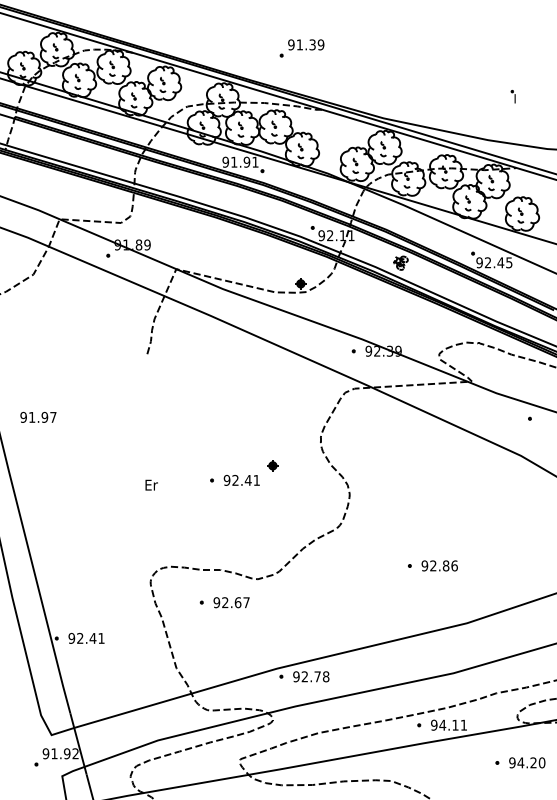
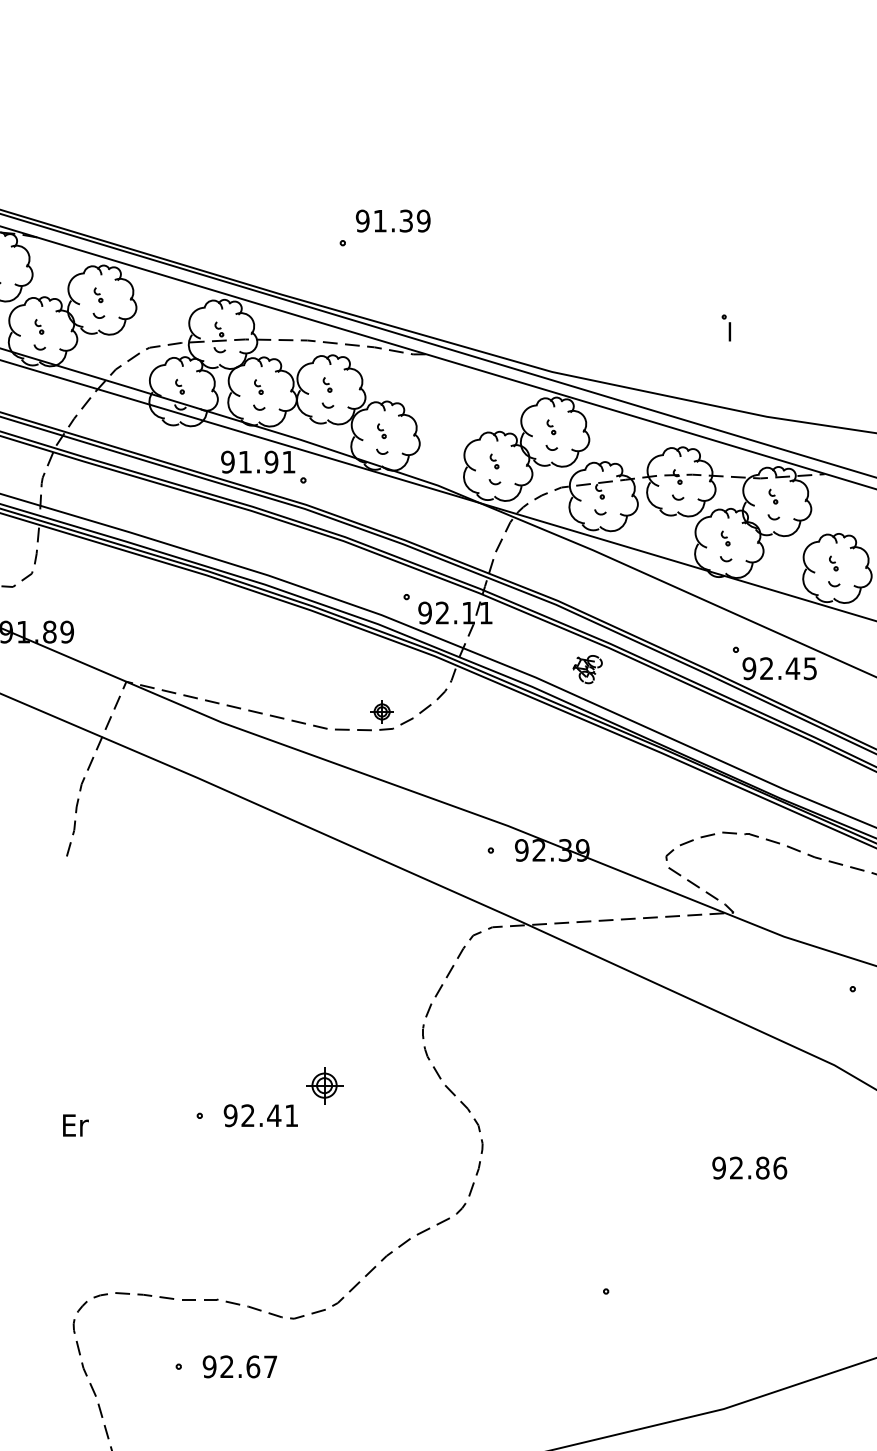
part: (512, 96) -> (724, 327), moved
part: (272, 465) -> (323, 1085), size x1.6
text: (439, 565) -> (749, 1167), moved

